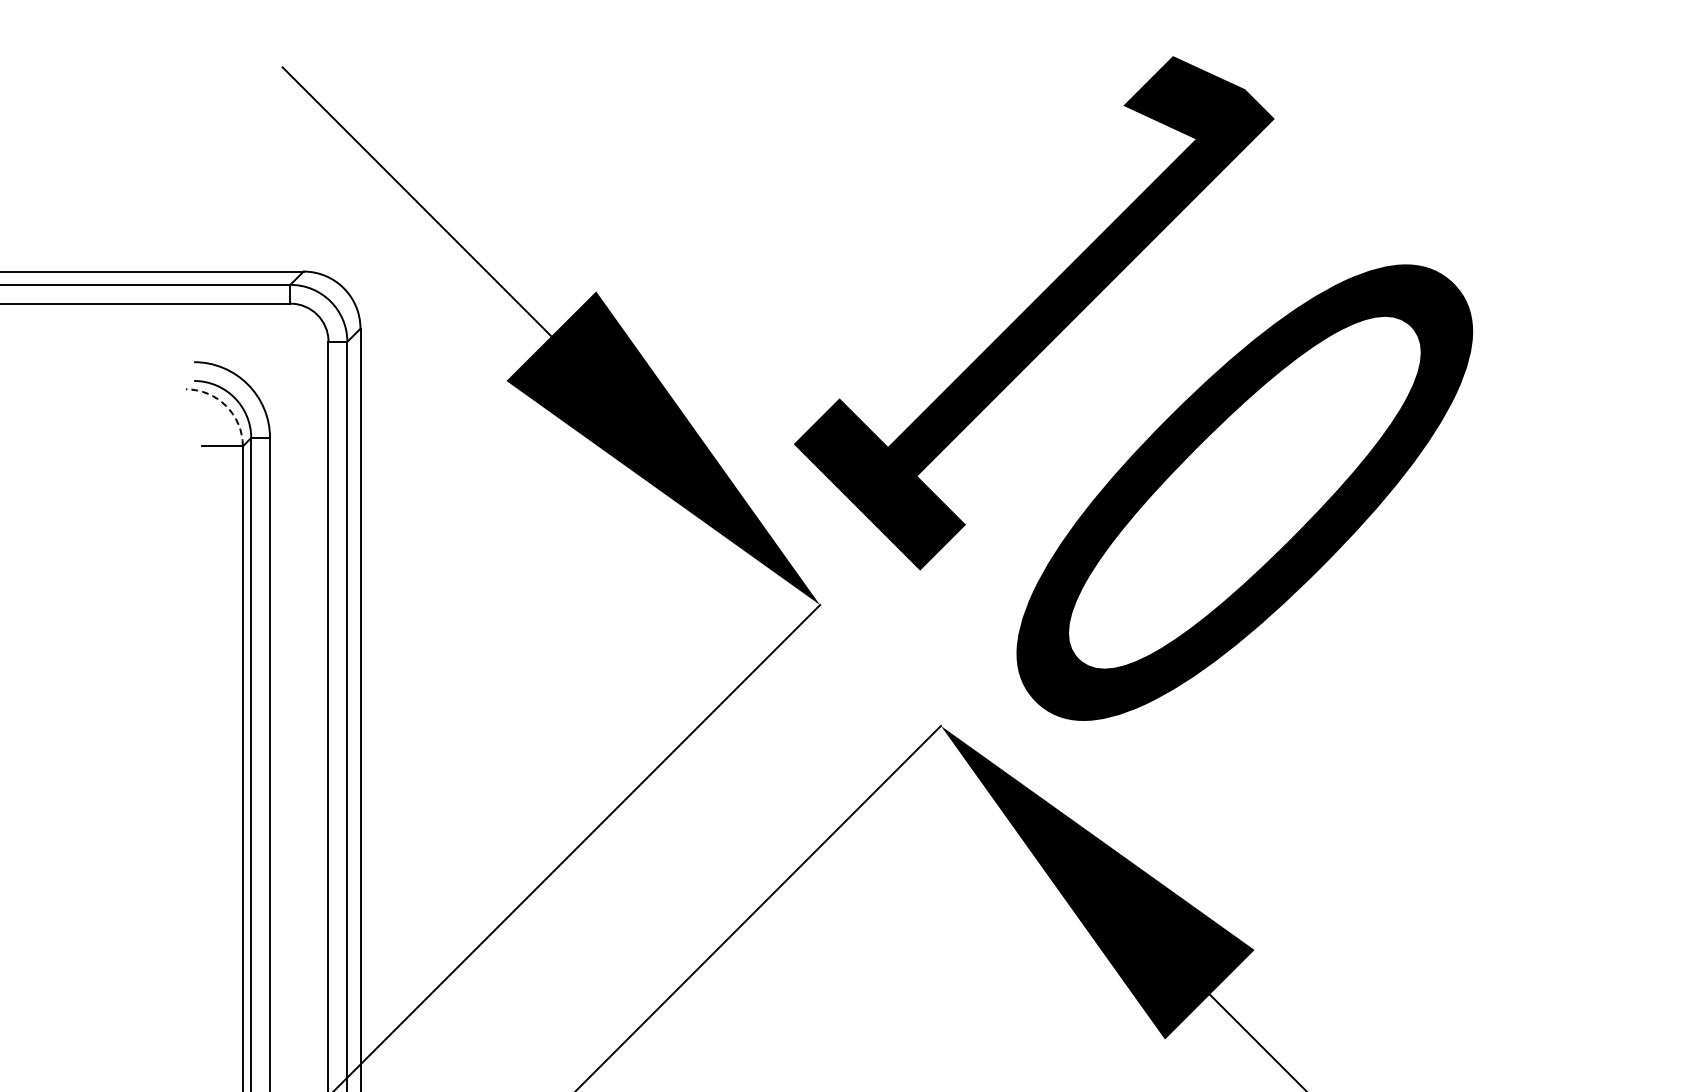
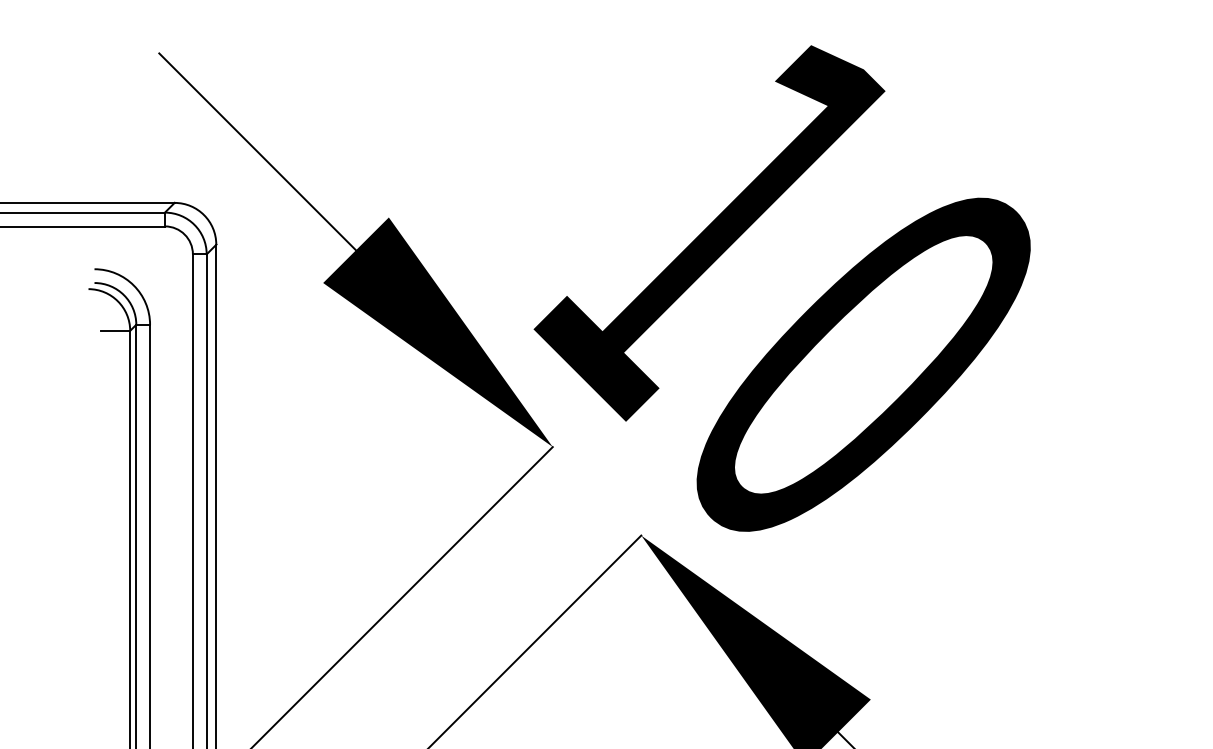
arc: (226, 406) -> (118, 301), dashed -> solid

